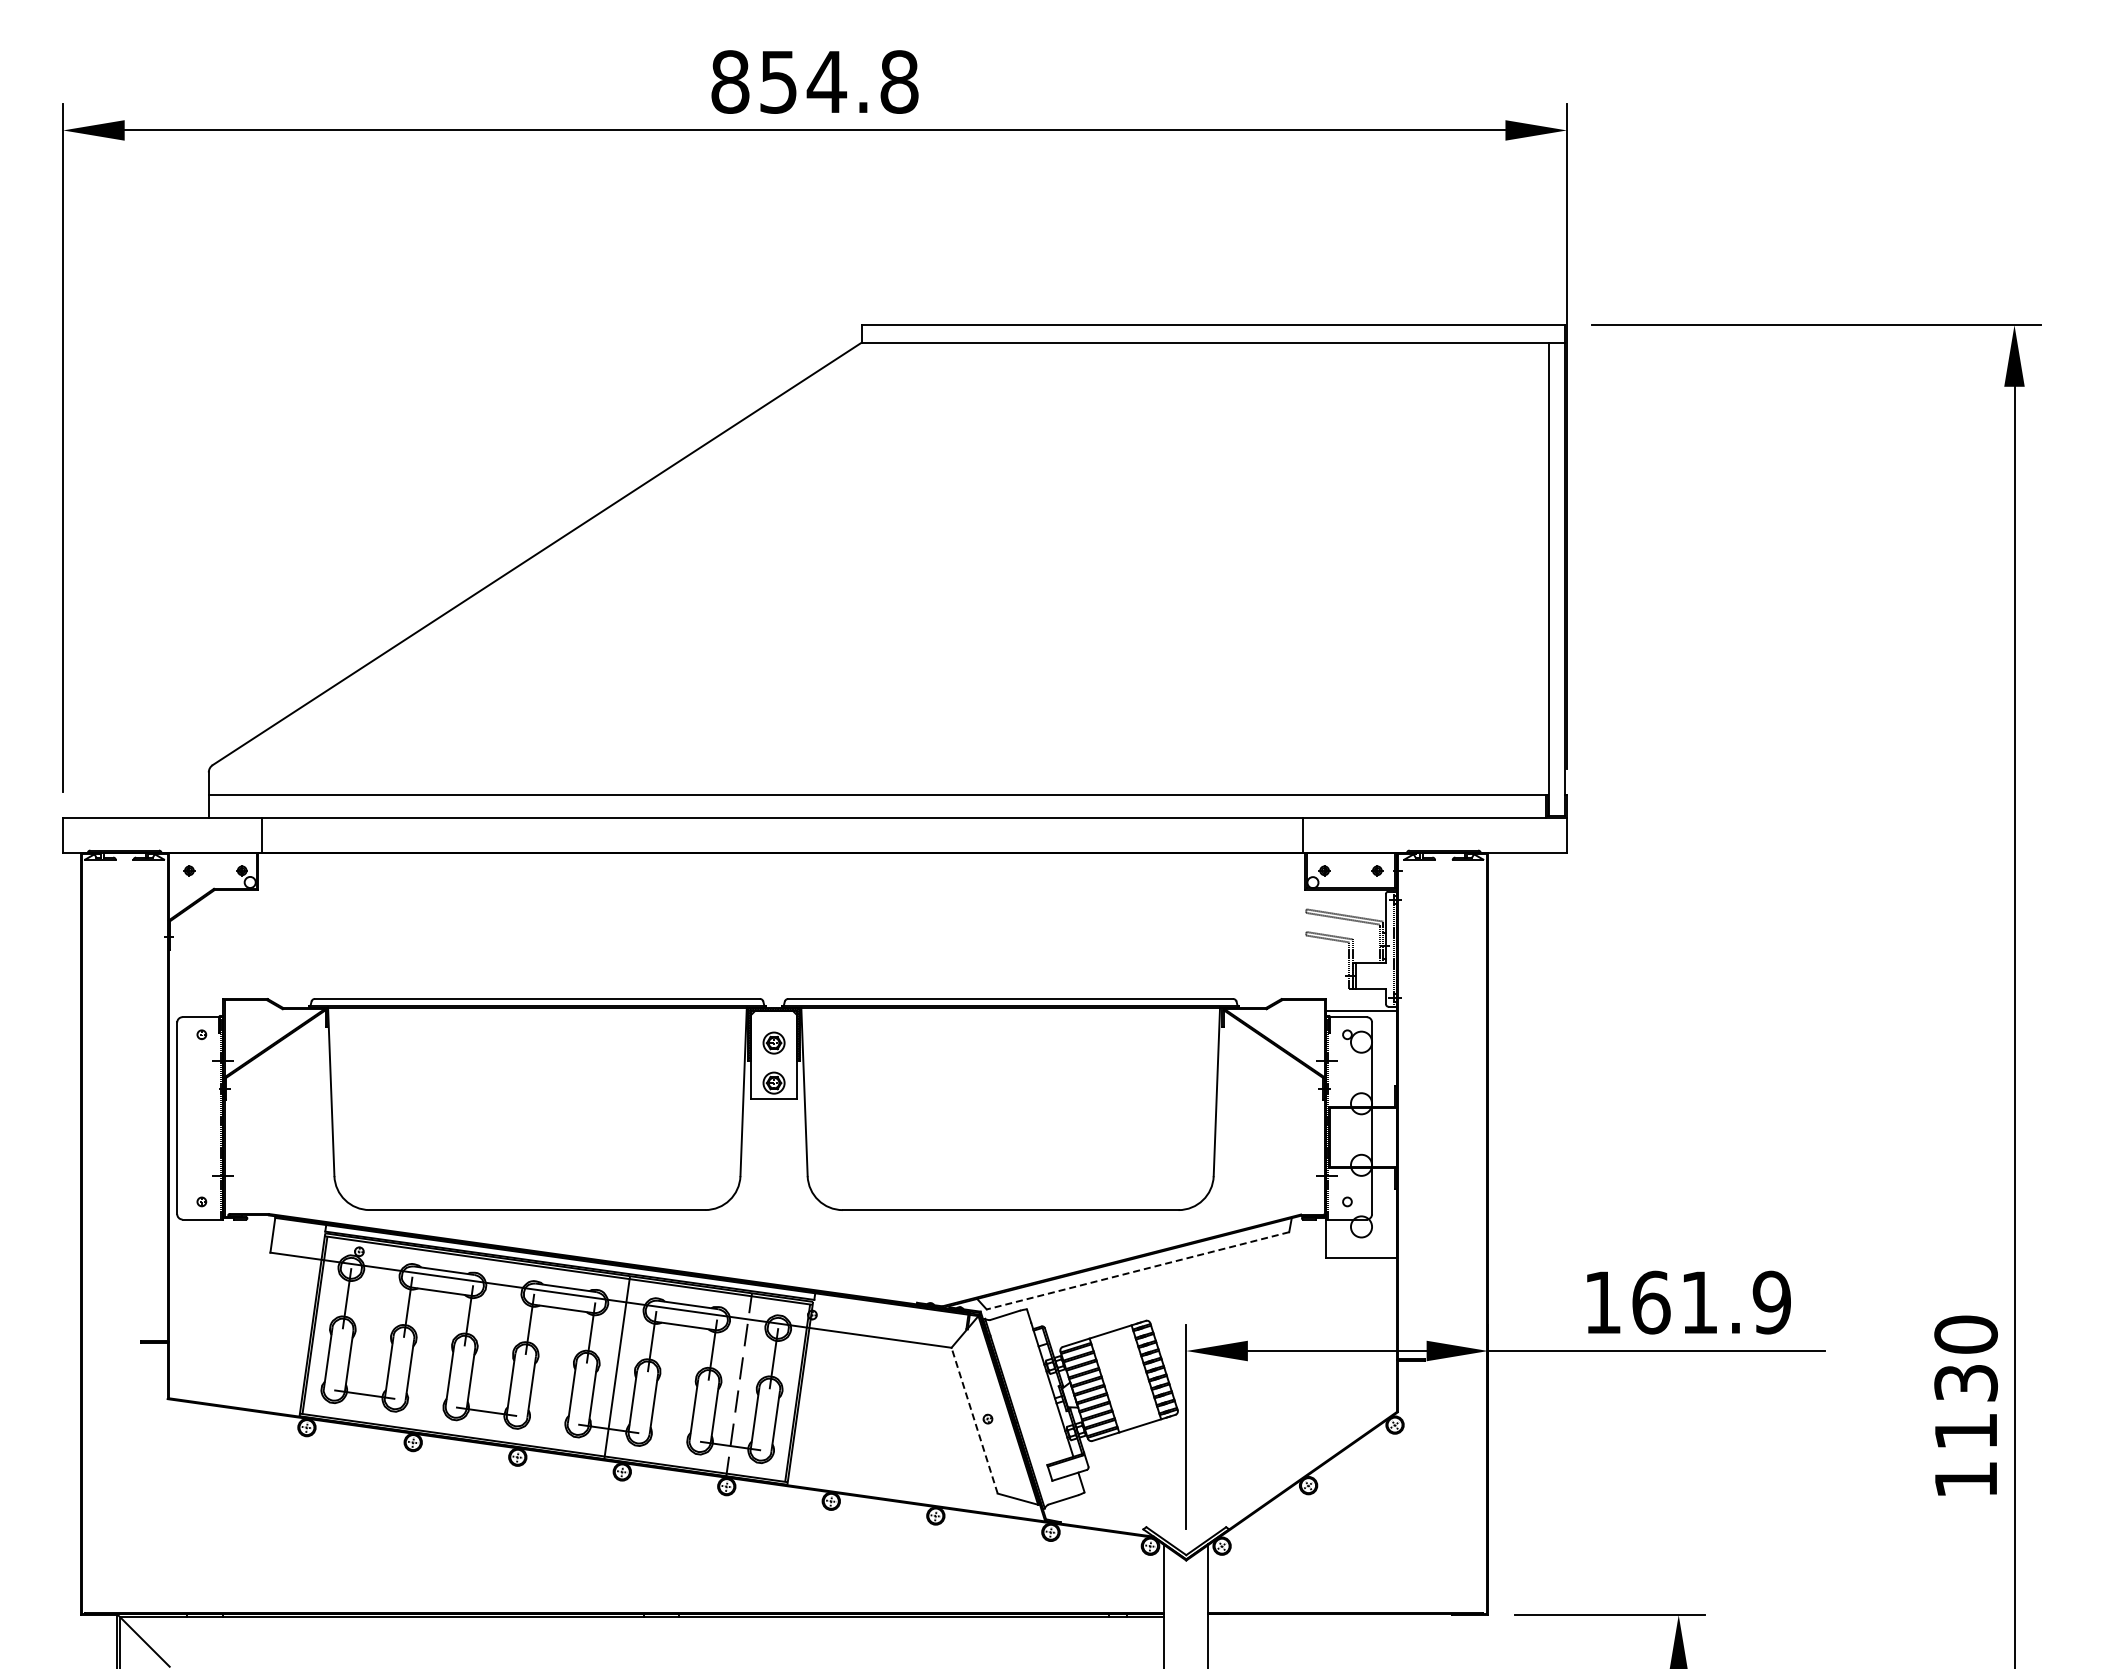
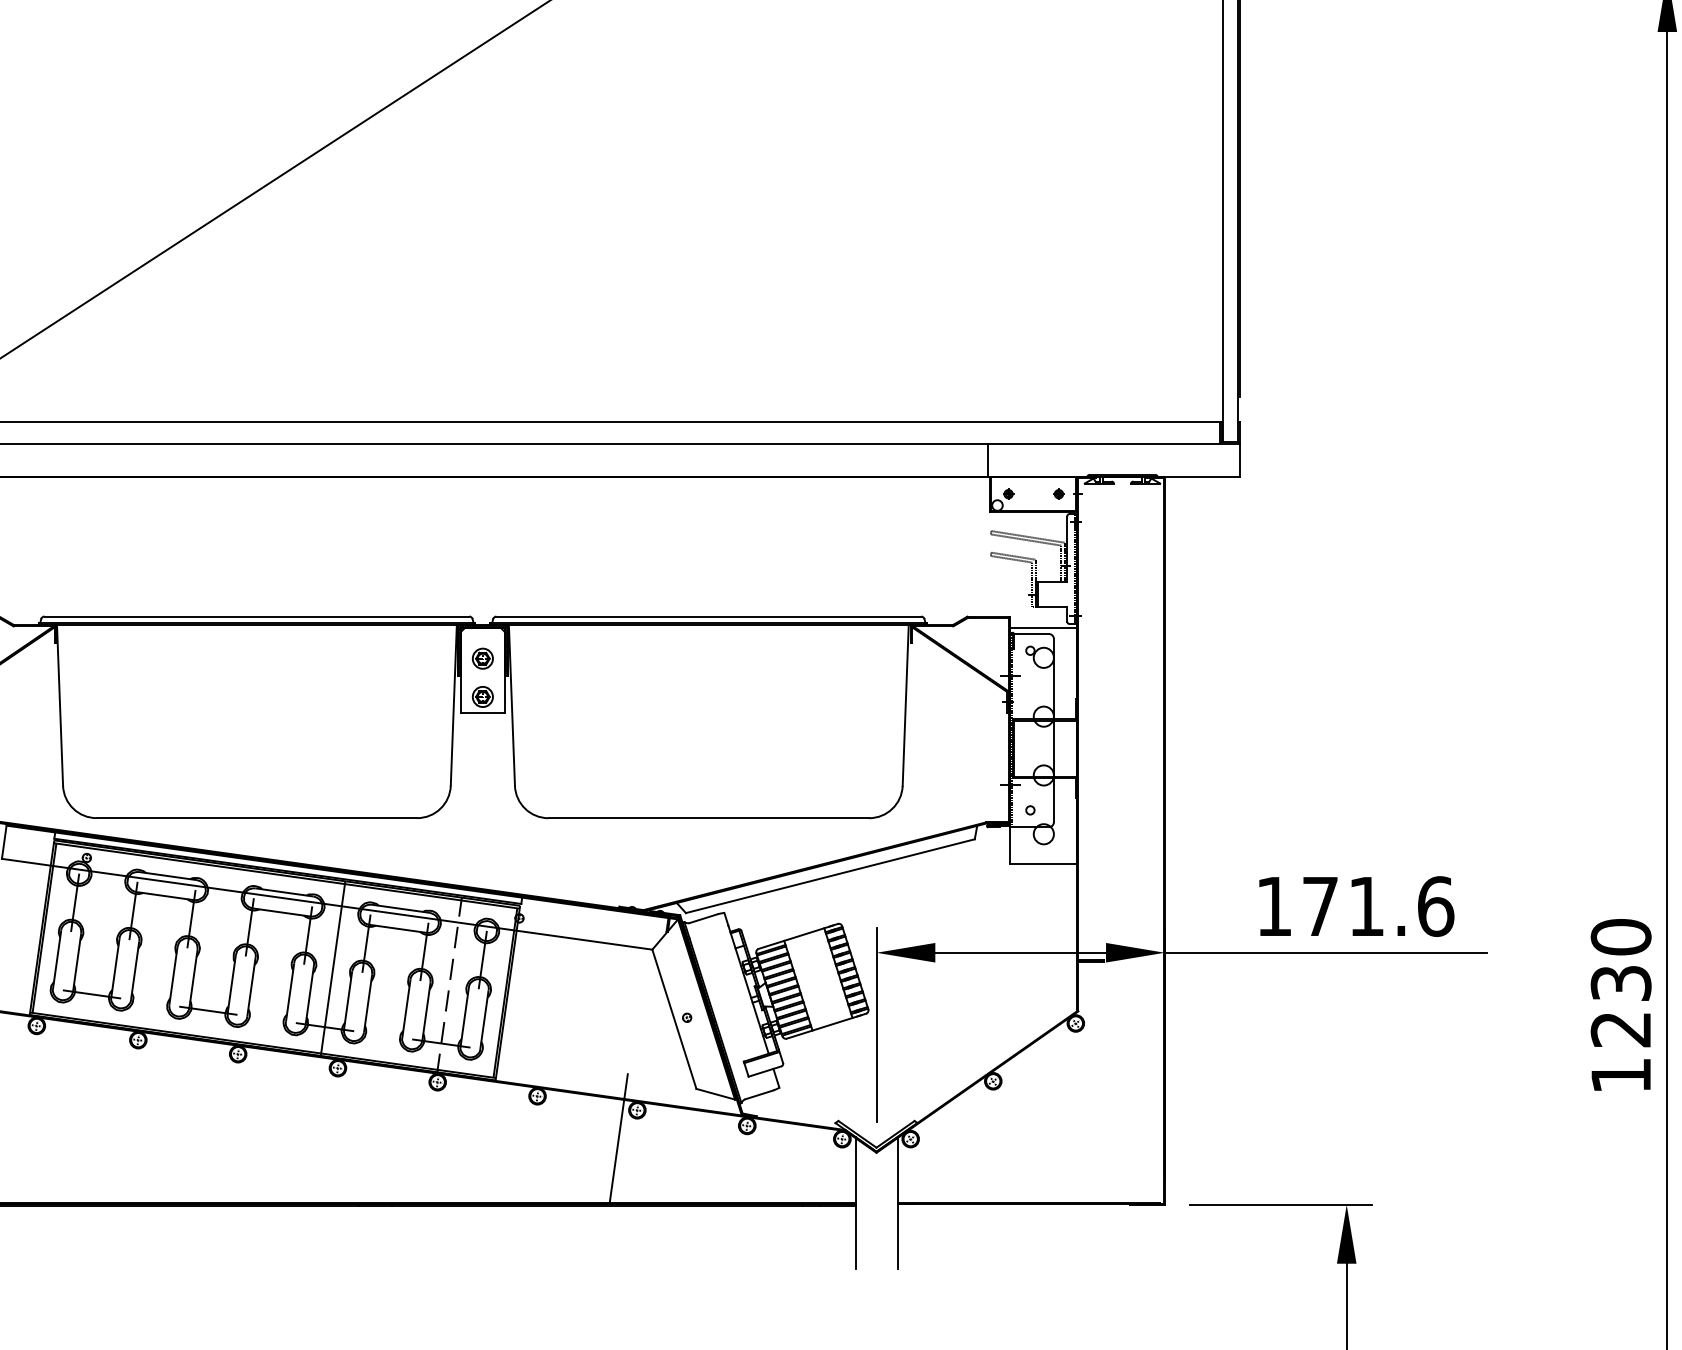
line: (1137, 1270) -> (829, 875), dashed -> solid
text: (1711, 1302) -> (1378, 906), 161.9 -> 171.6
line: (974, 1420) -> (674, 1019), dashed -> solid
text: (1965, 1431) -> (1620, 1029), 1130 -> 1230
line: (915, 1546) -> (617, 1139), added

